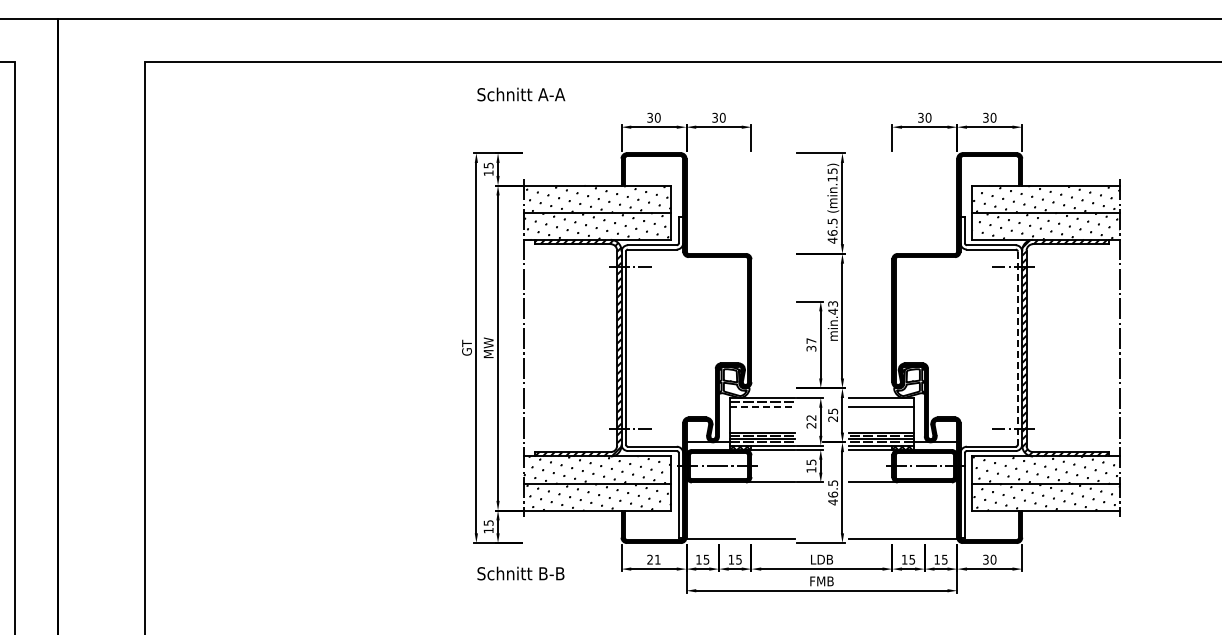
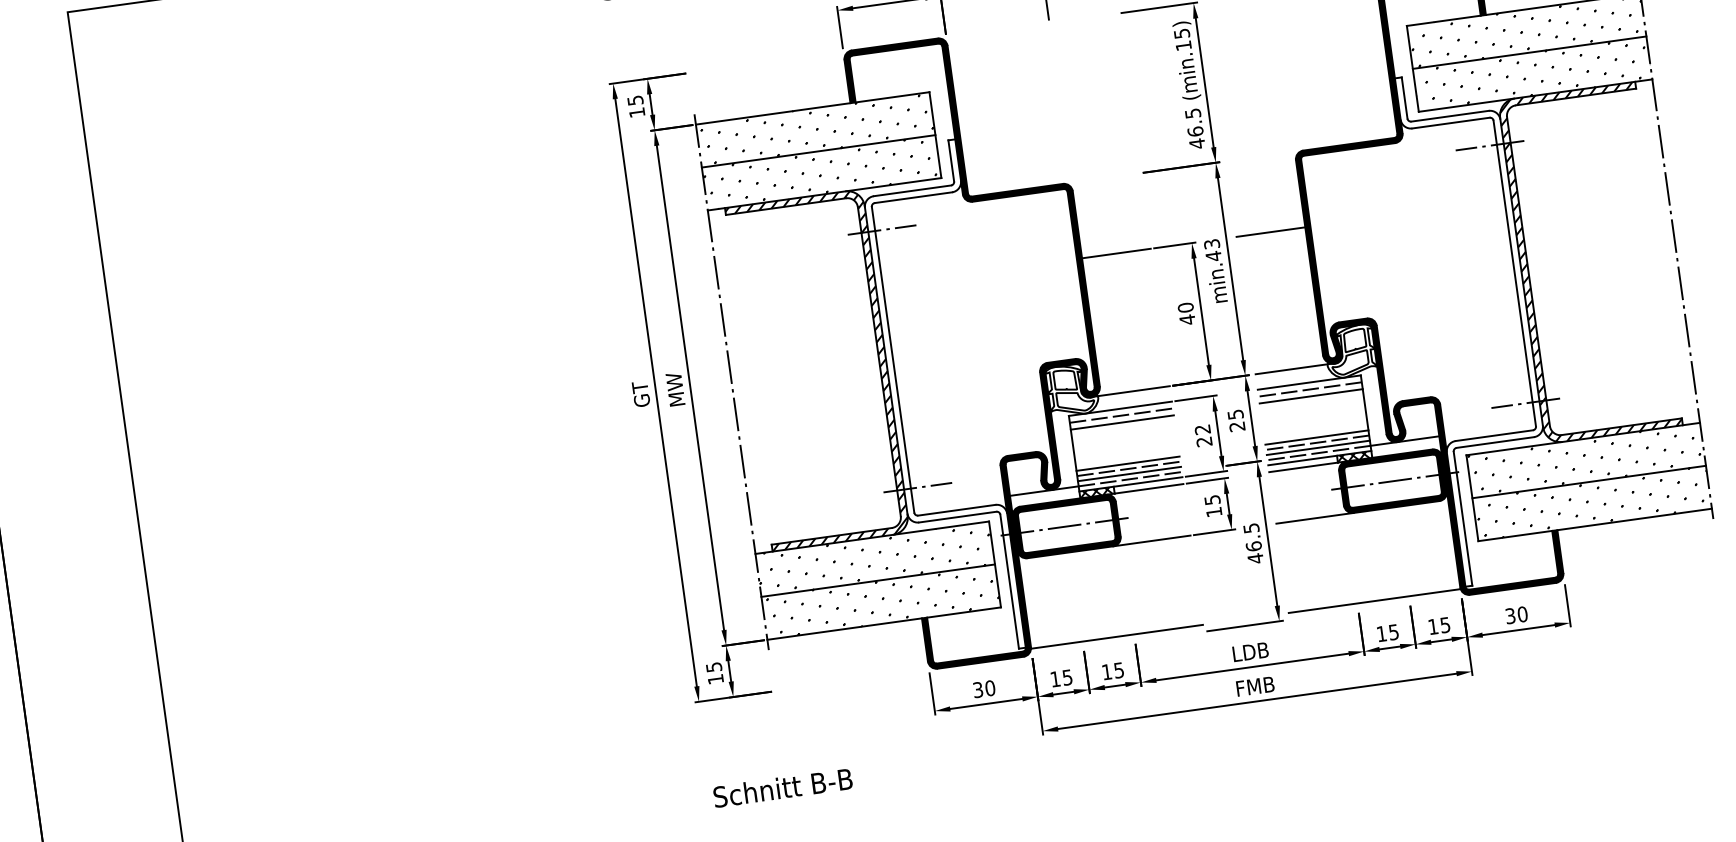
line: (772, 301) -> (1115, 253), added
line: (870, 301) -> (1270, 232), added
text: (811, 344) -> (1186, 313), 37 -> 40
line: (1017, 348) -> (1514, 274), dashed -> solid
line: (769, 388) -> (1129, 392), added
line: (873, 388) -> (1294, 369), added
line: (880, 402) -> (1308, 389), added
line: (762, 406) -> (1122, 422), dashed -> solid
text: (653, 559) -> (983, 688), 21 -> 30
text: (520, 573) -> (782, 787), moved

